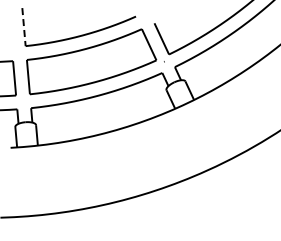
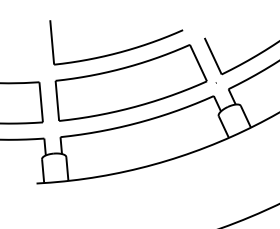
line: (24, 27) -> (52, 42), dashed -> solid

